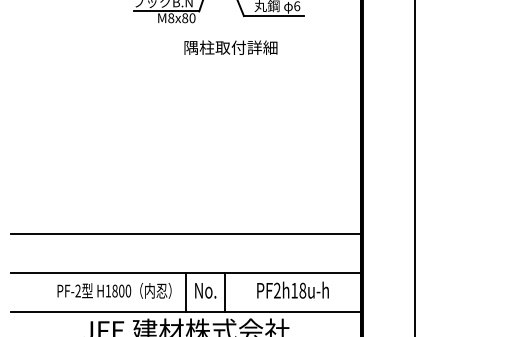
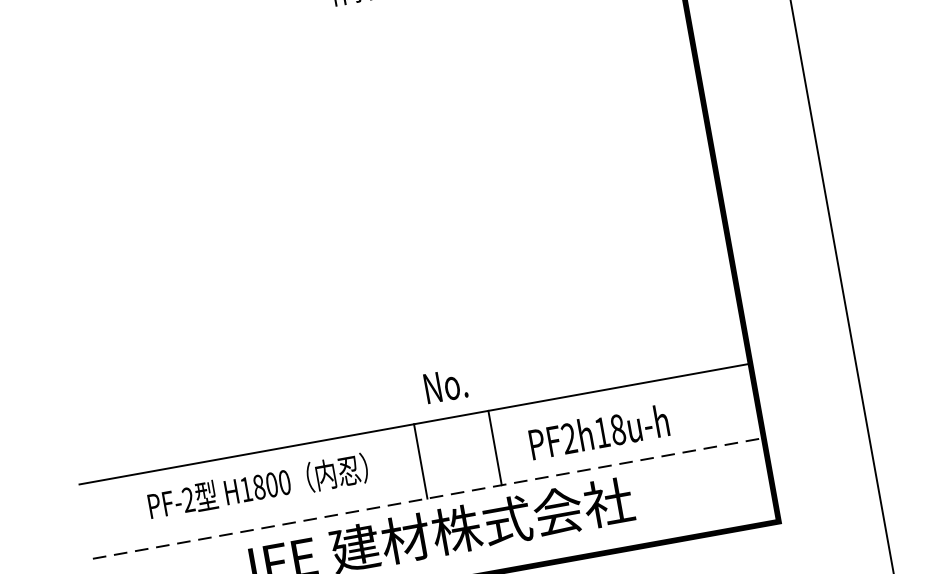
line: (185, 234) -> (399, 350), removed
text: (292, 289) -> (597, 431), moved
text: (114, 290) -> (257, 486), moved
text: (205, 290) -> (445, 385), moved
line: (186, 312) -> (428, 499), solid -> dashed

